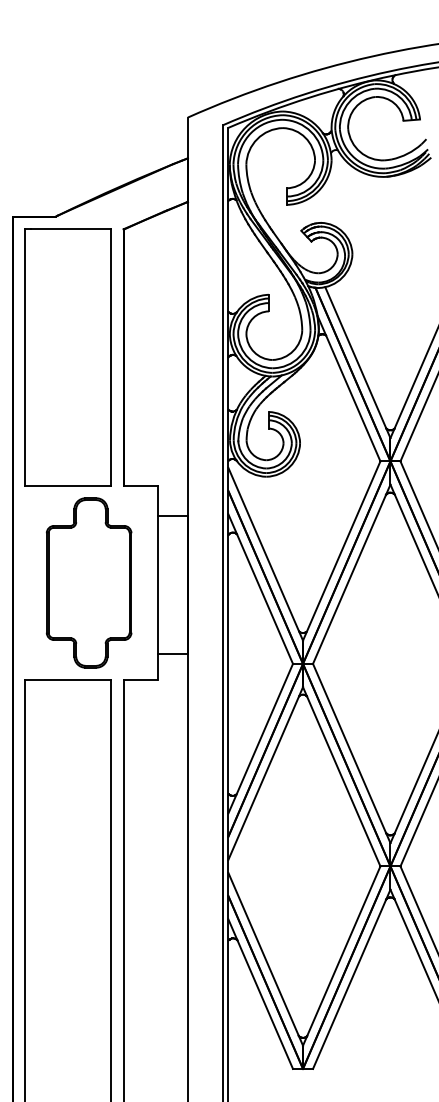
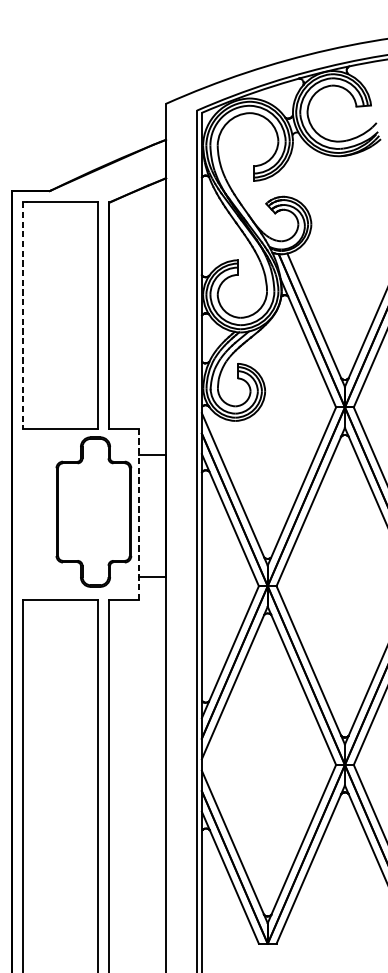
line: (25, 357) -> (22, 315), solid -> dashed
part: (88, 582) -> (93, 511), moved
line: (157, 582) -> (139, 514), solid -> dashed

